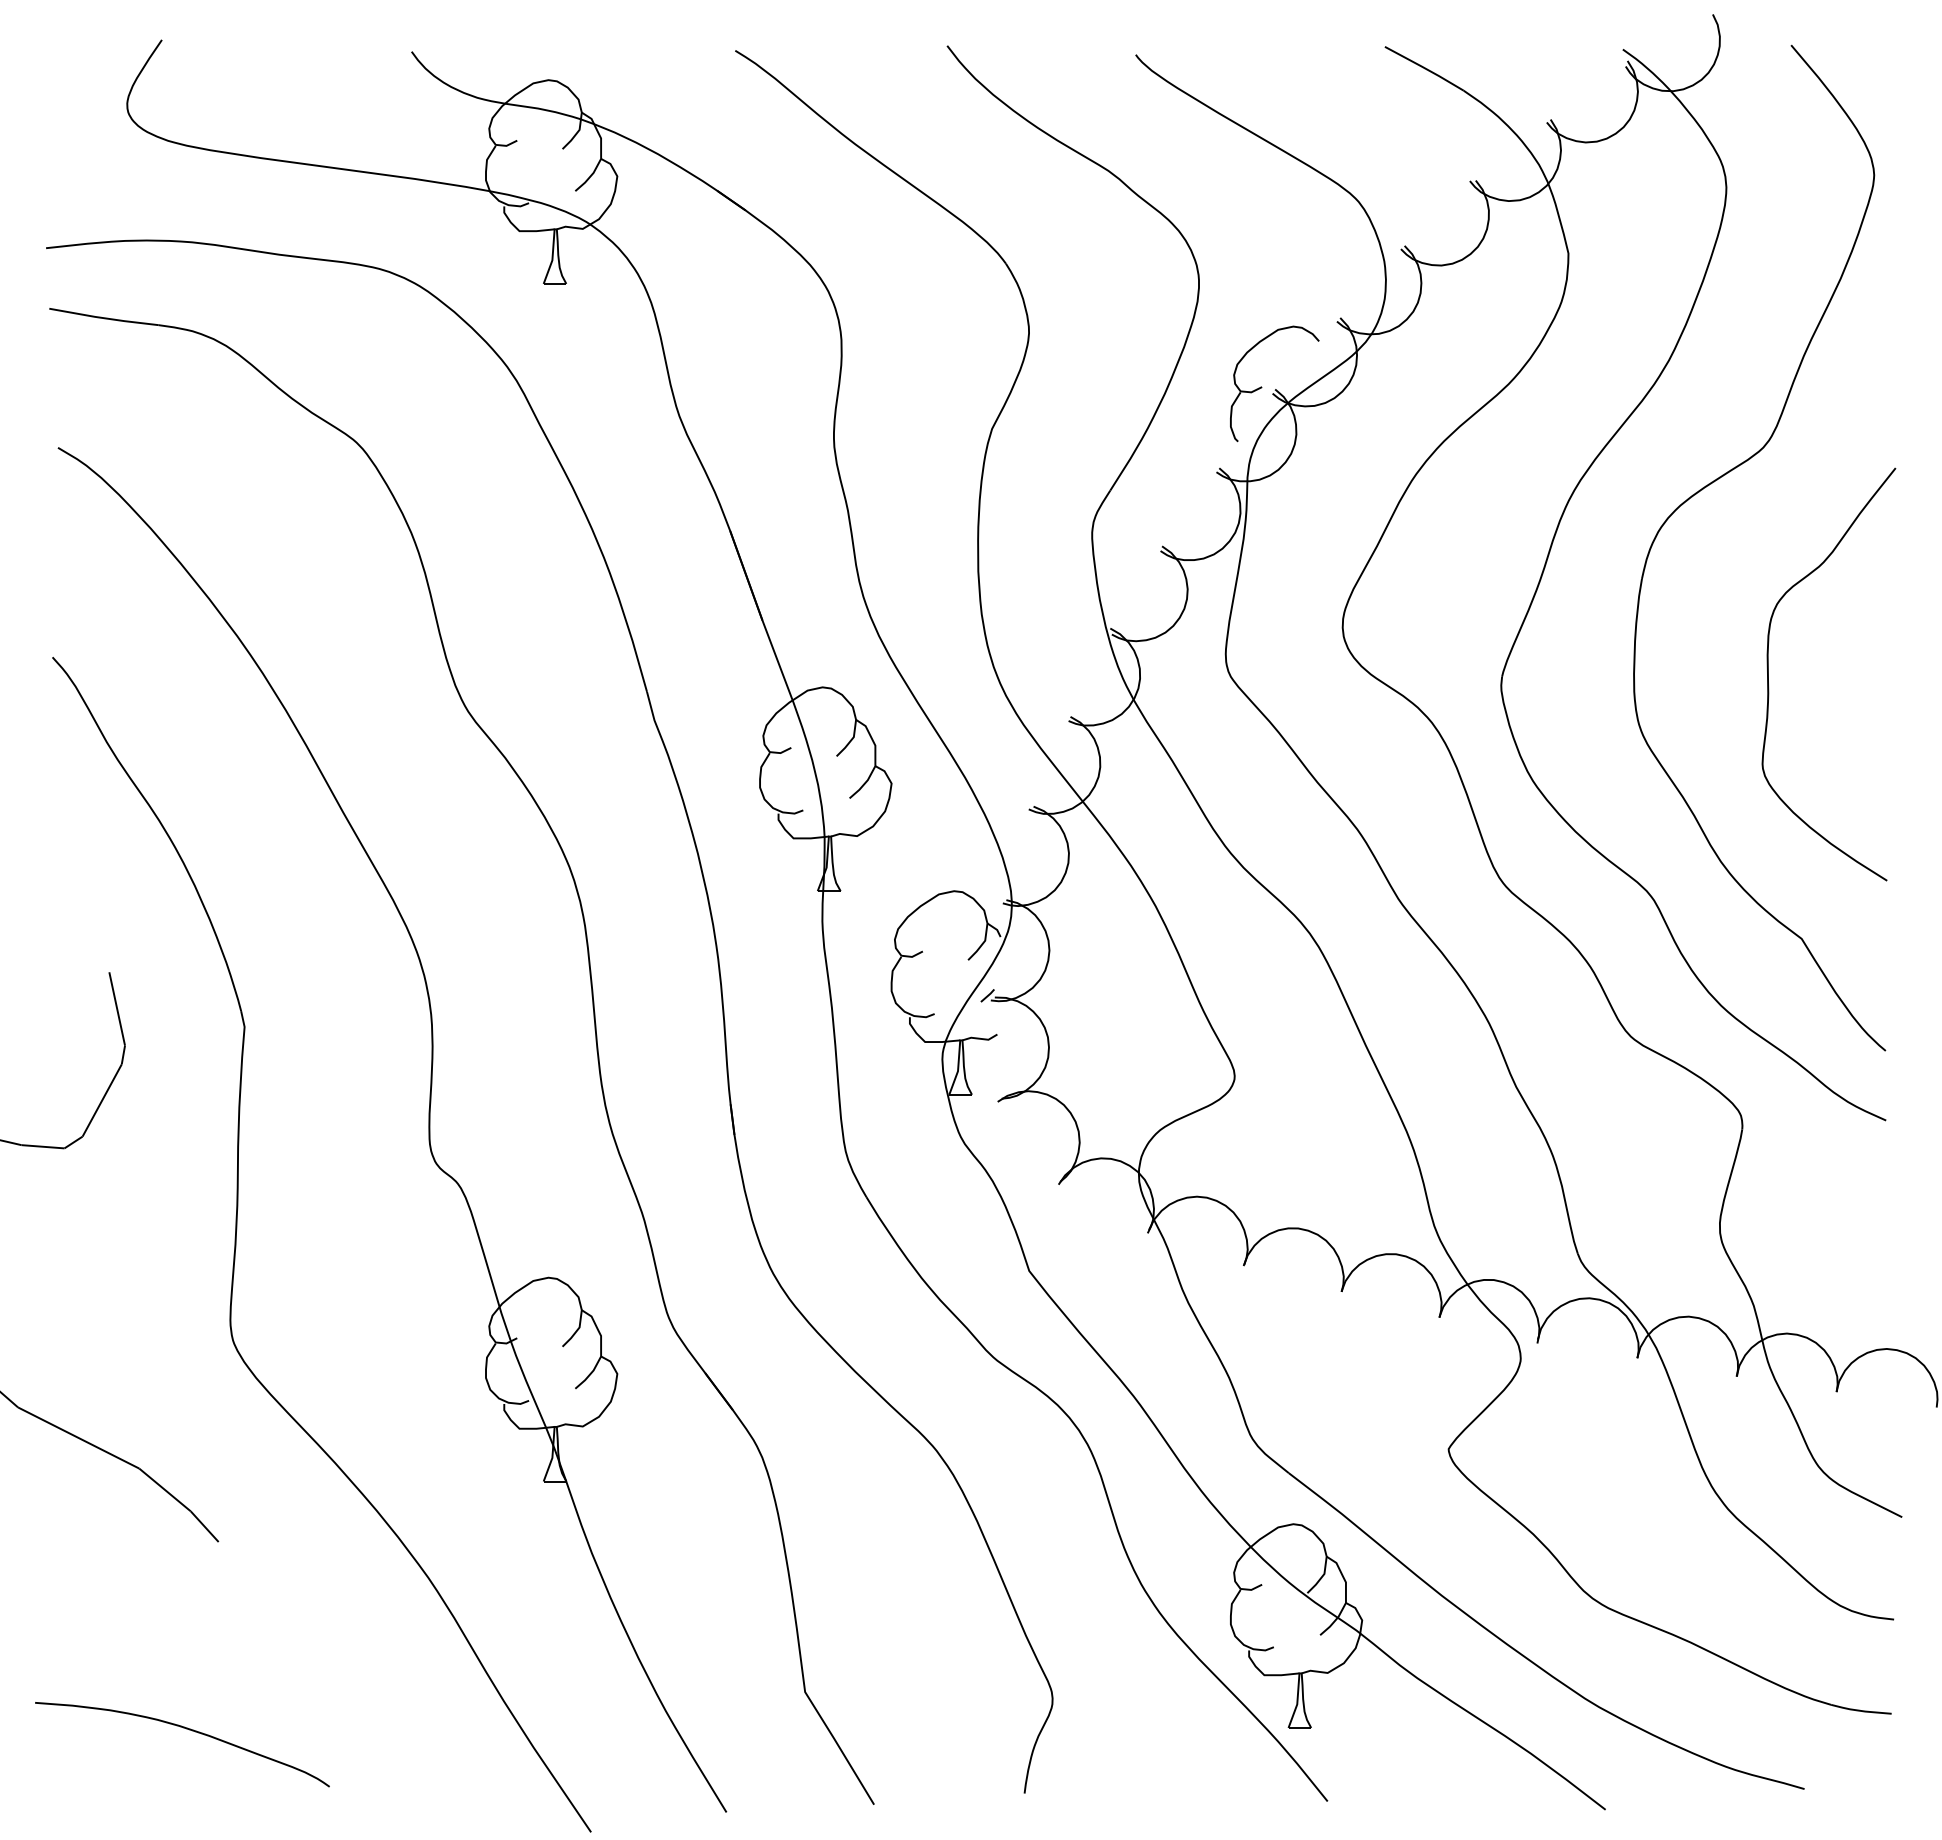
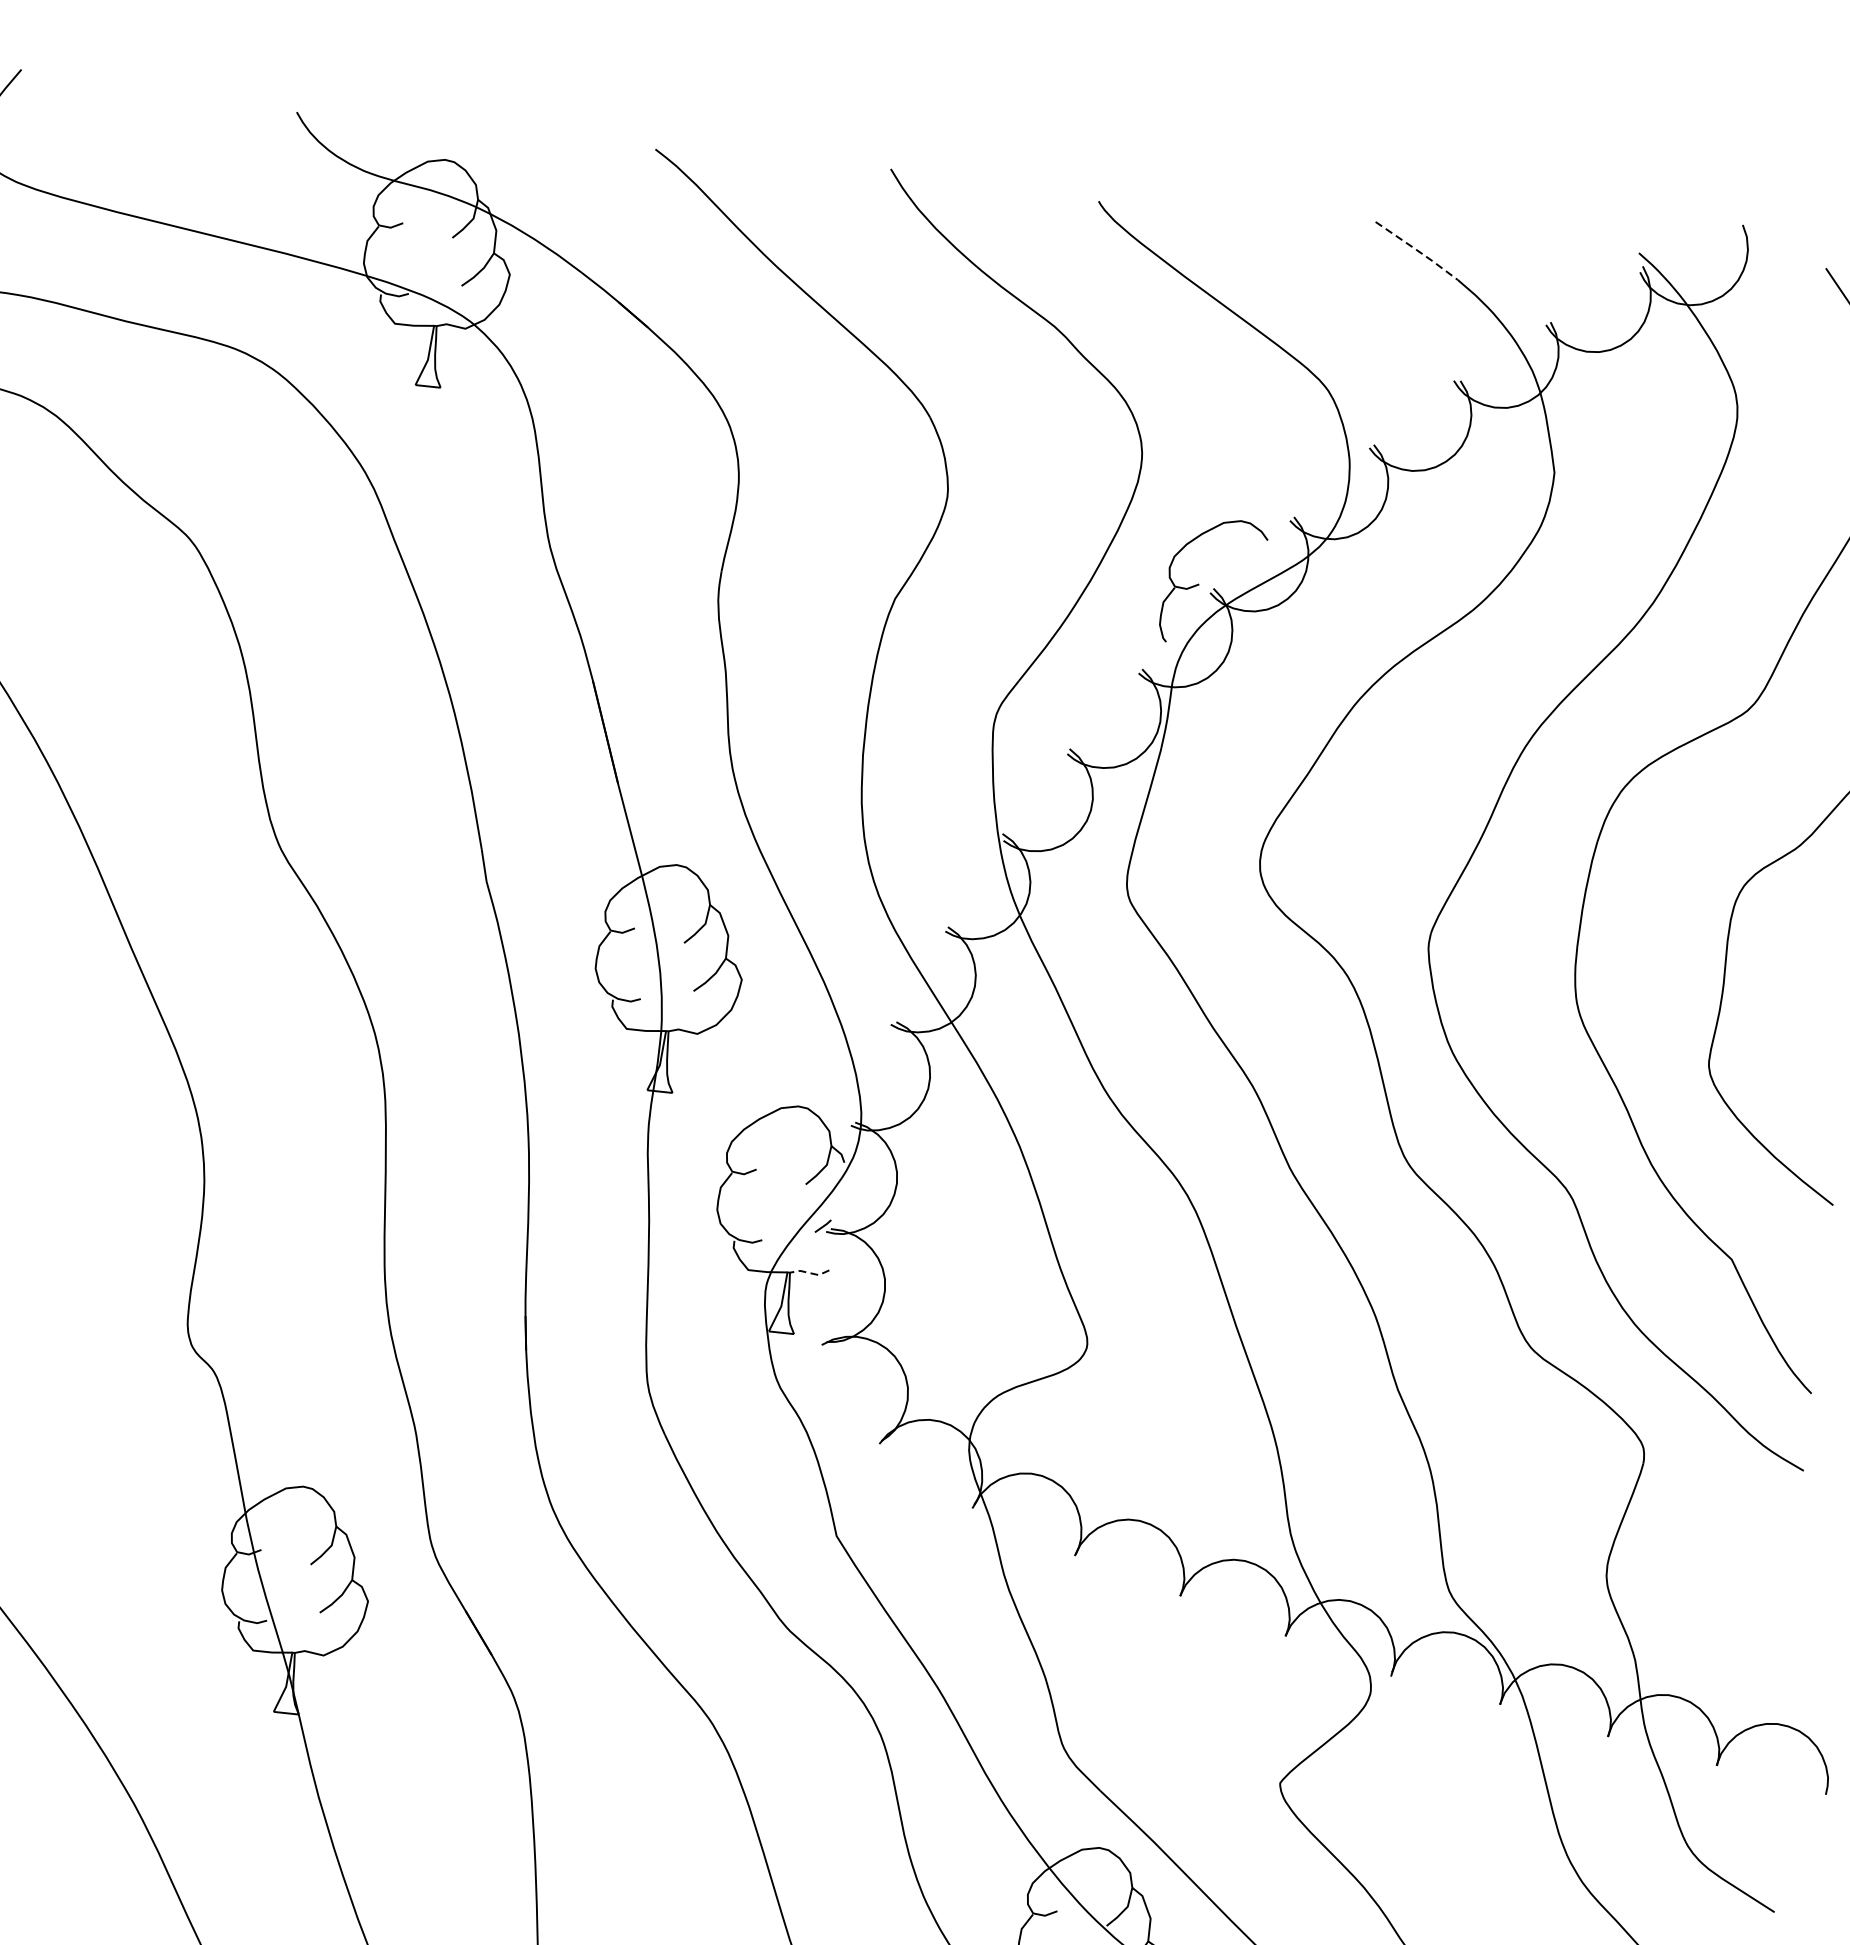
line: (1425, 68) -> (1418, 250), solid -> dashed
line: (979, 1038) -> (809, 1272), solid -> dashed

